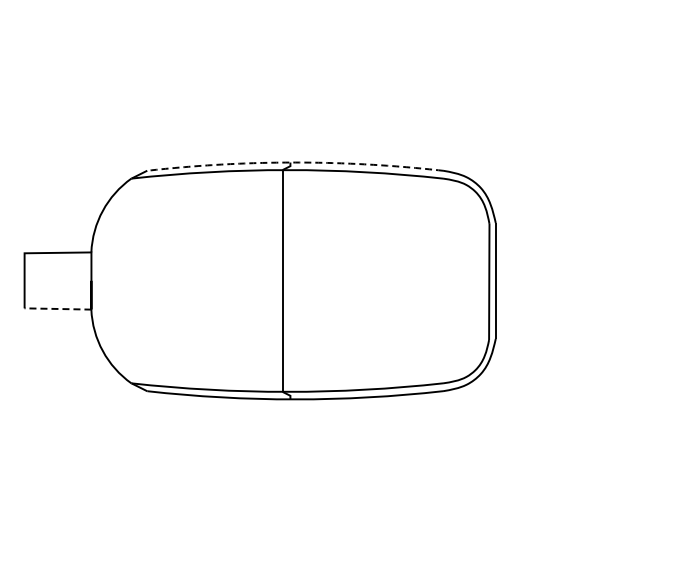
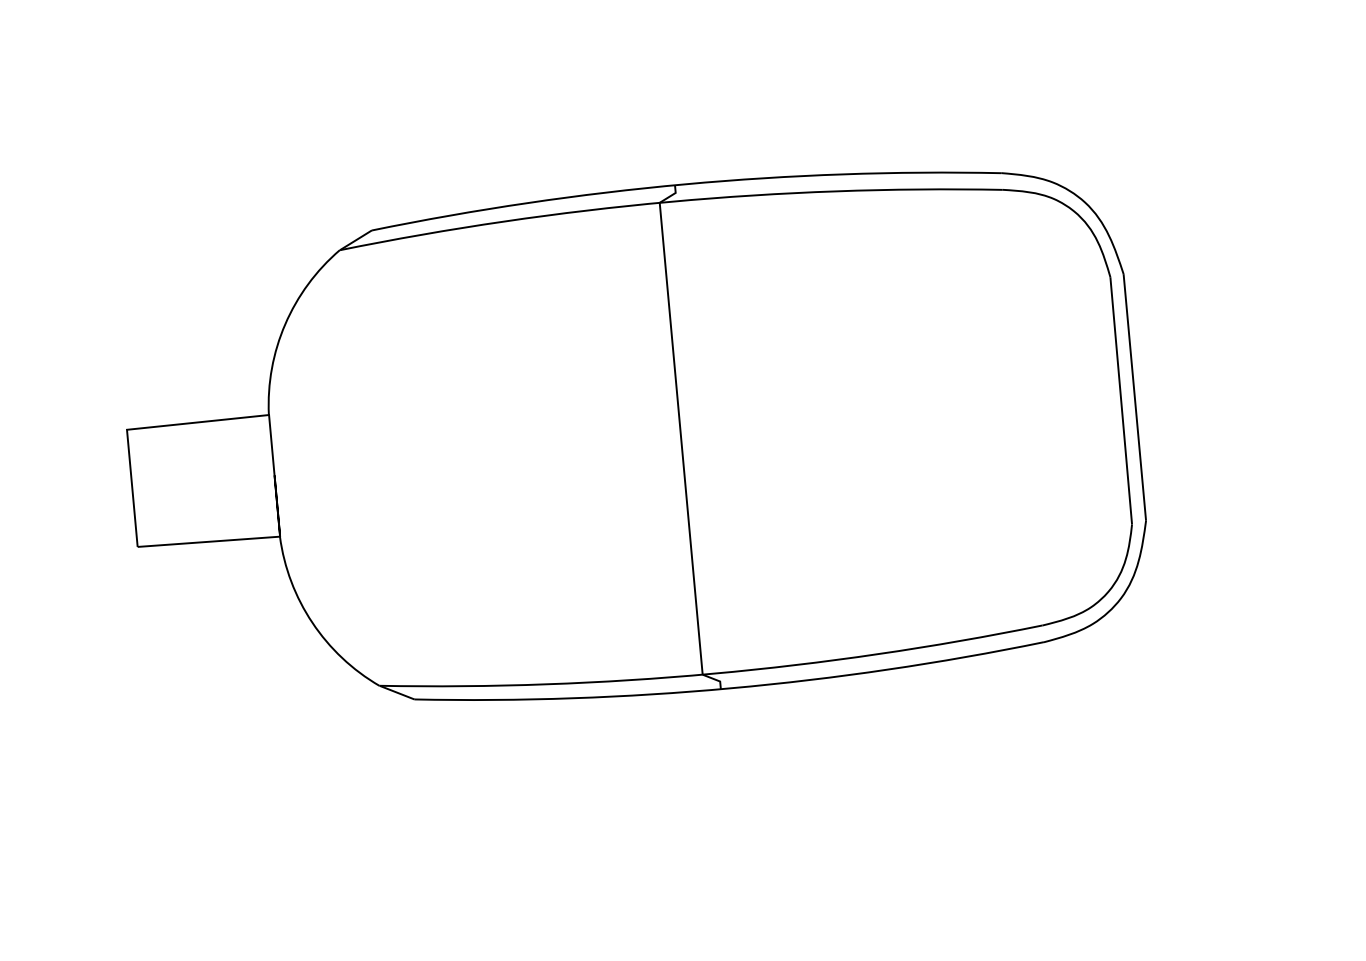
arc: (295, 162) -> (685, 184), dashed -> solid
line: (57, 308) -> (207, 540), dashed -> solid

